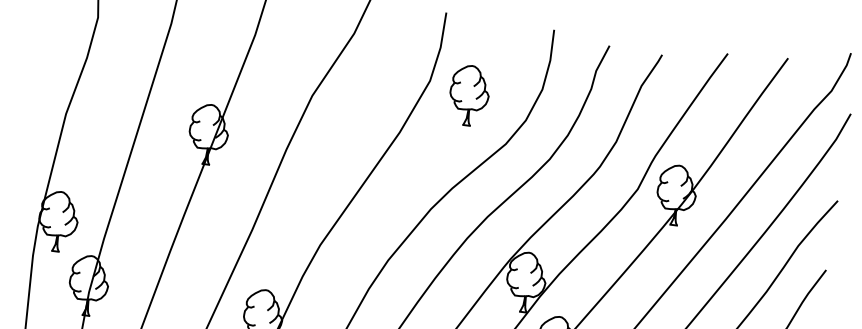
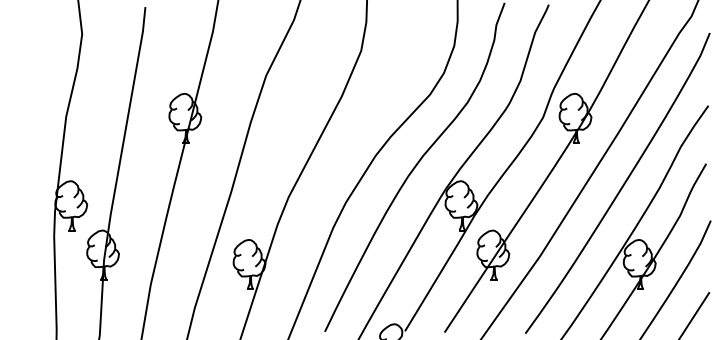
part: (468, 95) -> (394, 58), removed

